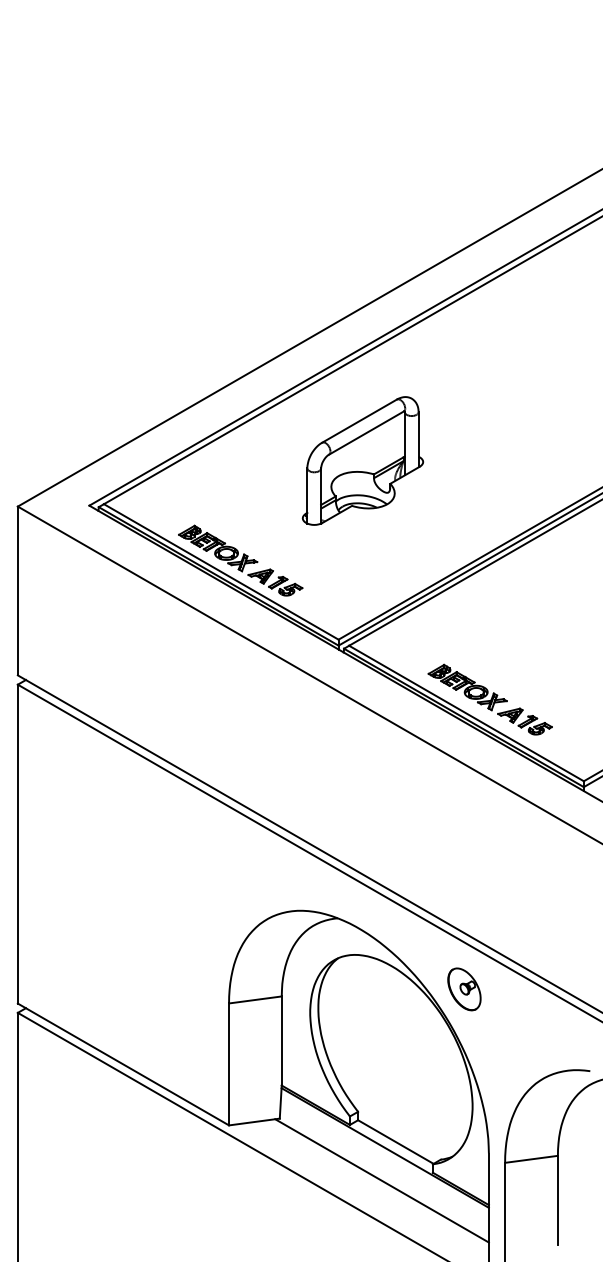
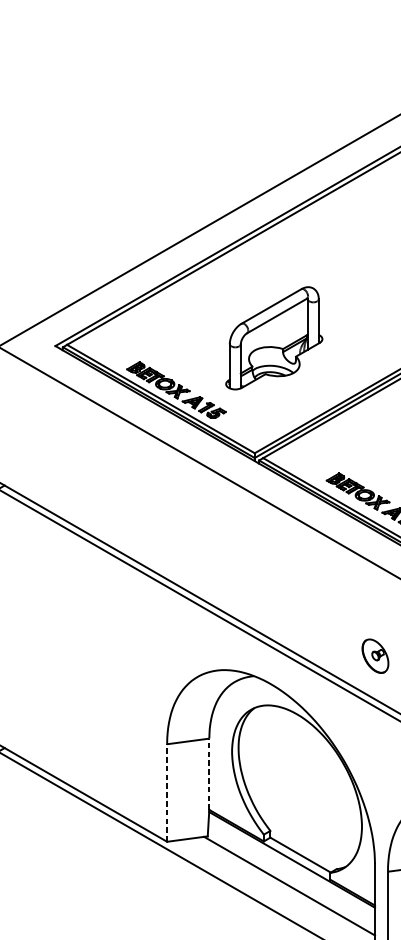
part: (362, 460) -> (273, 337), moved
part: (464, 989) -> (375, 656), moved
line: (281, 1041) -> (209, 774), solid -> dashed
line: (229, 1064) -> (167, 793), solid -> dashed

